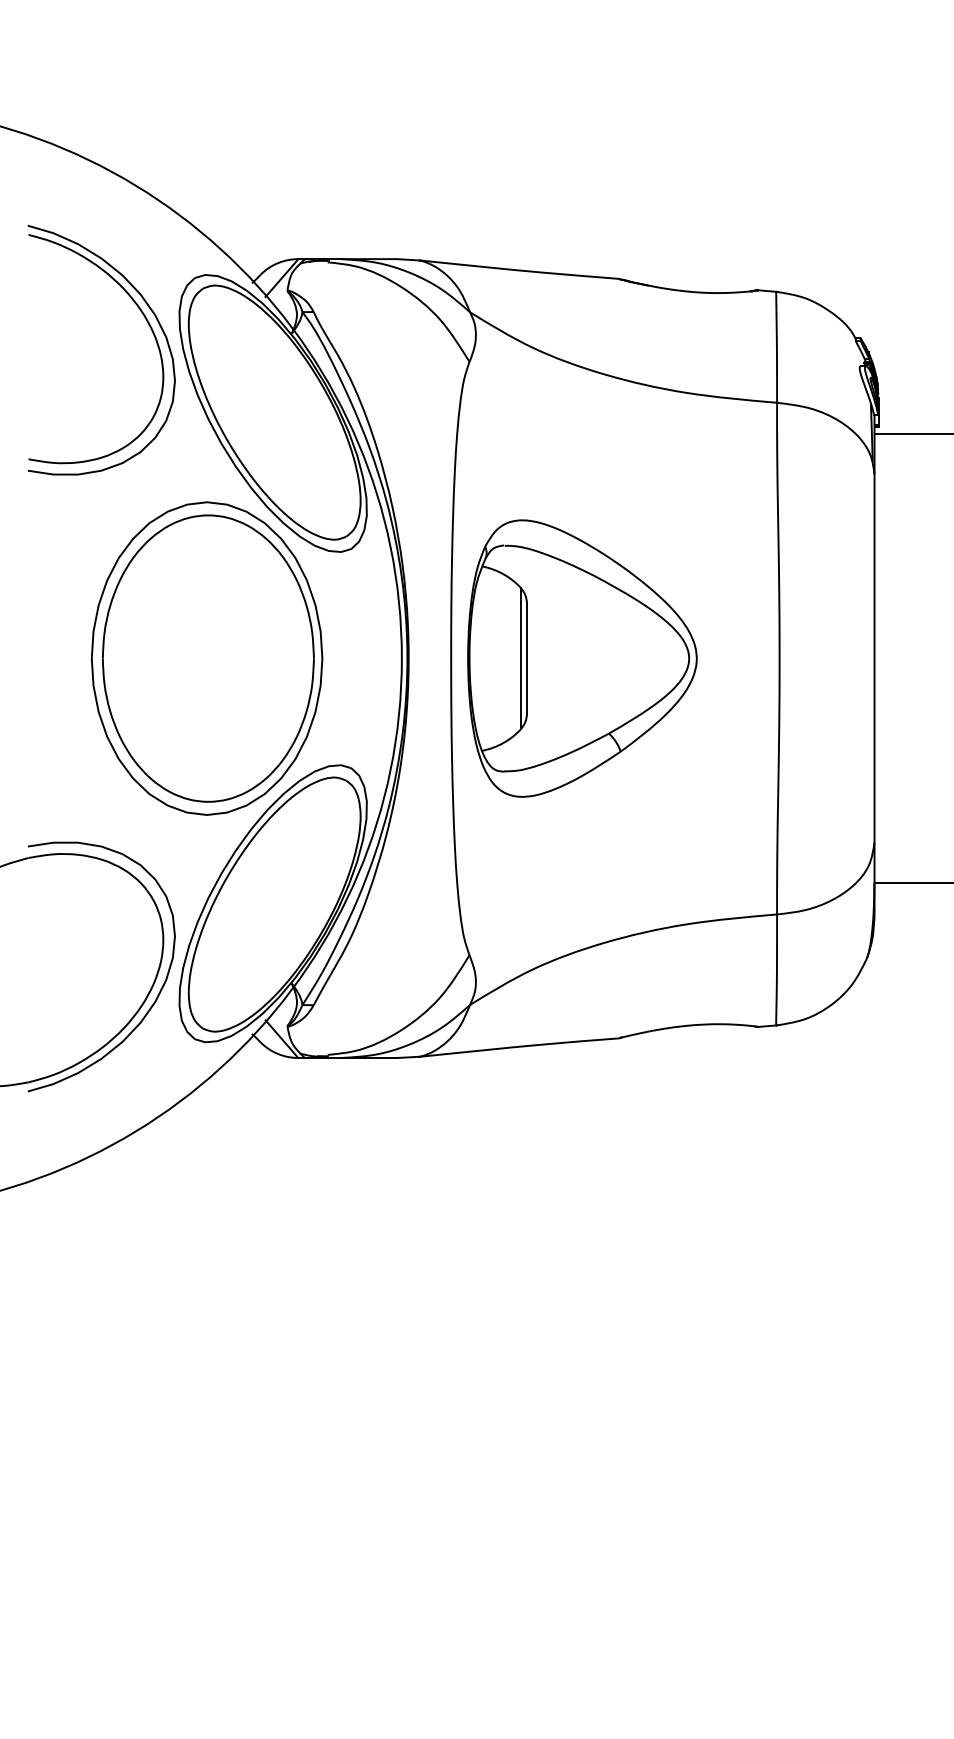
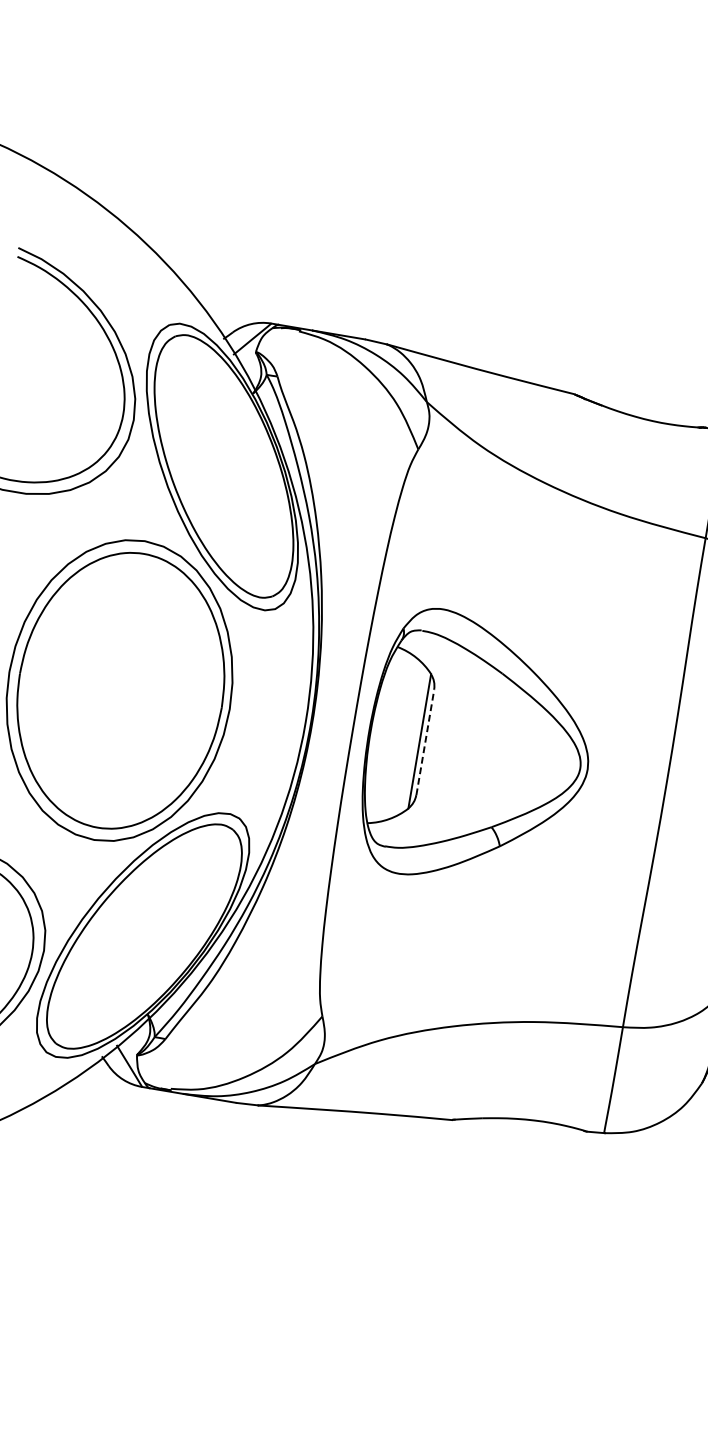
line: (527, 658) -> (425, 742), solid -> dashed

